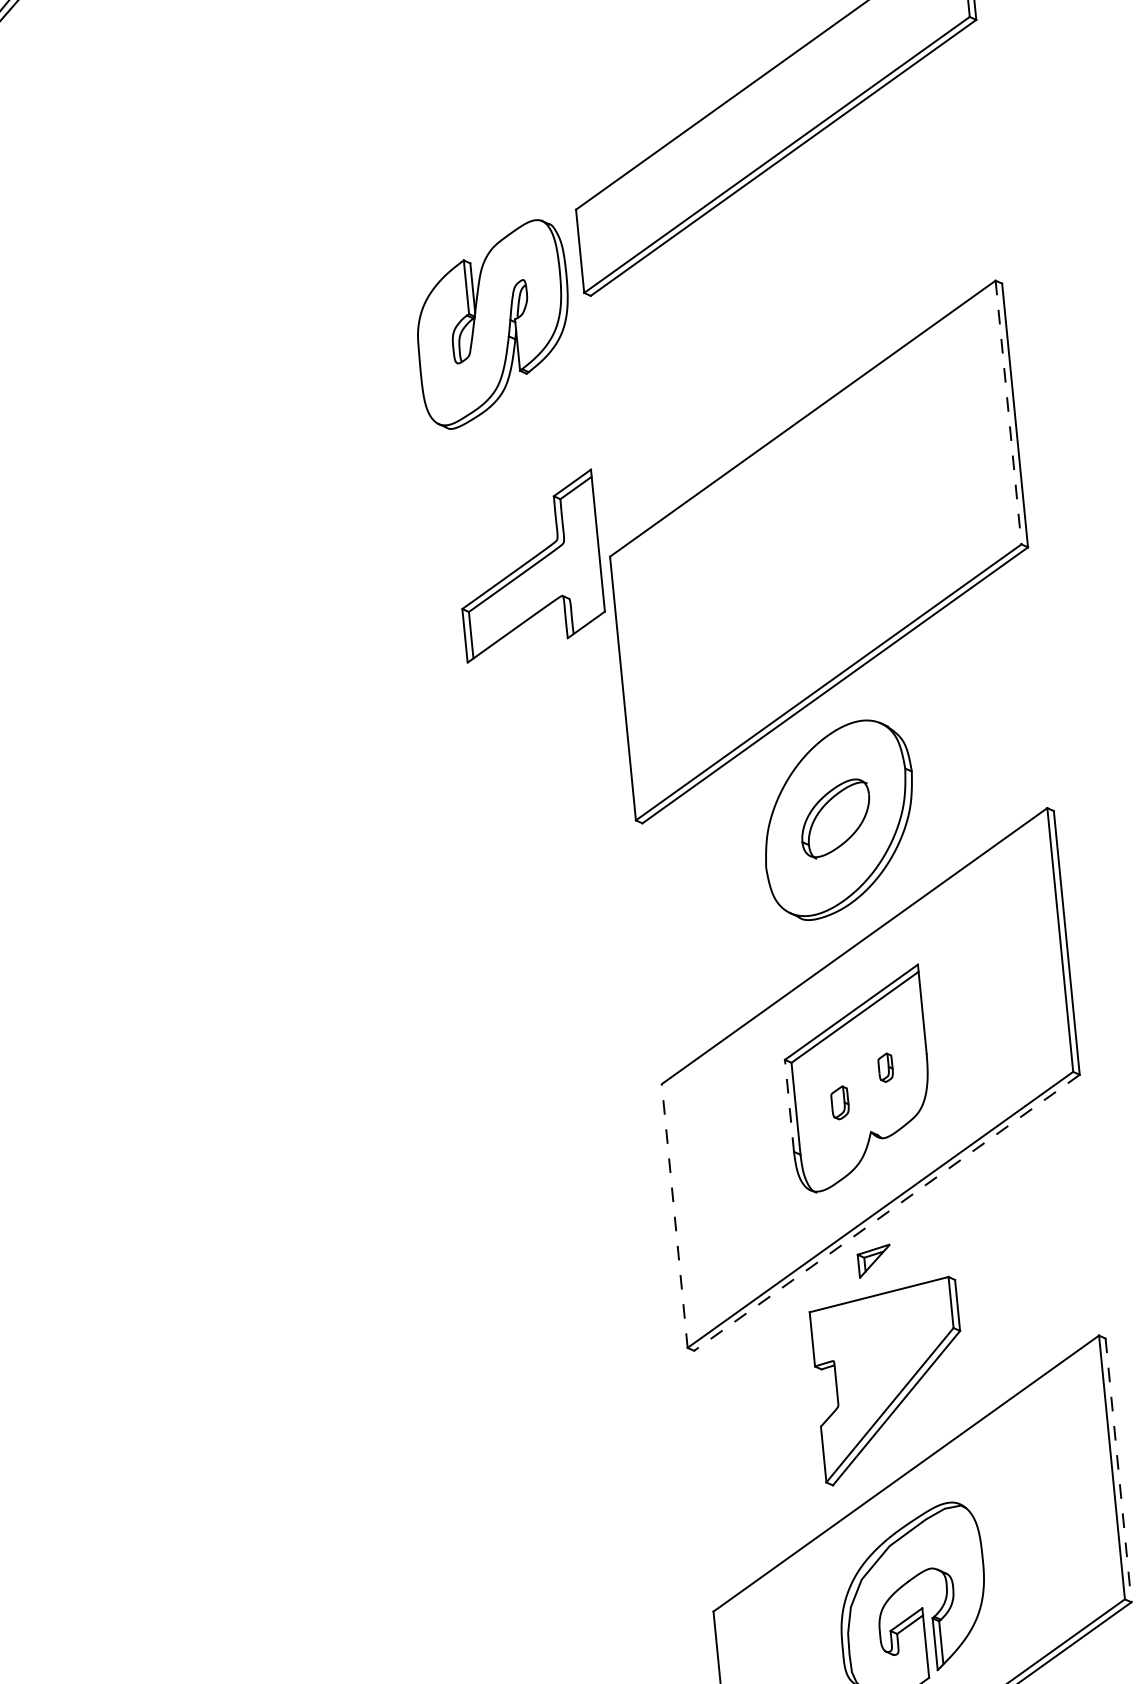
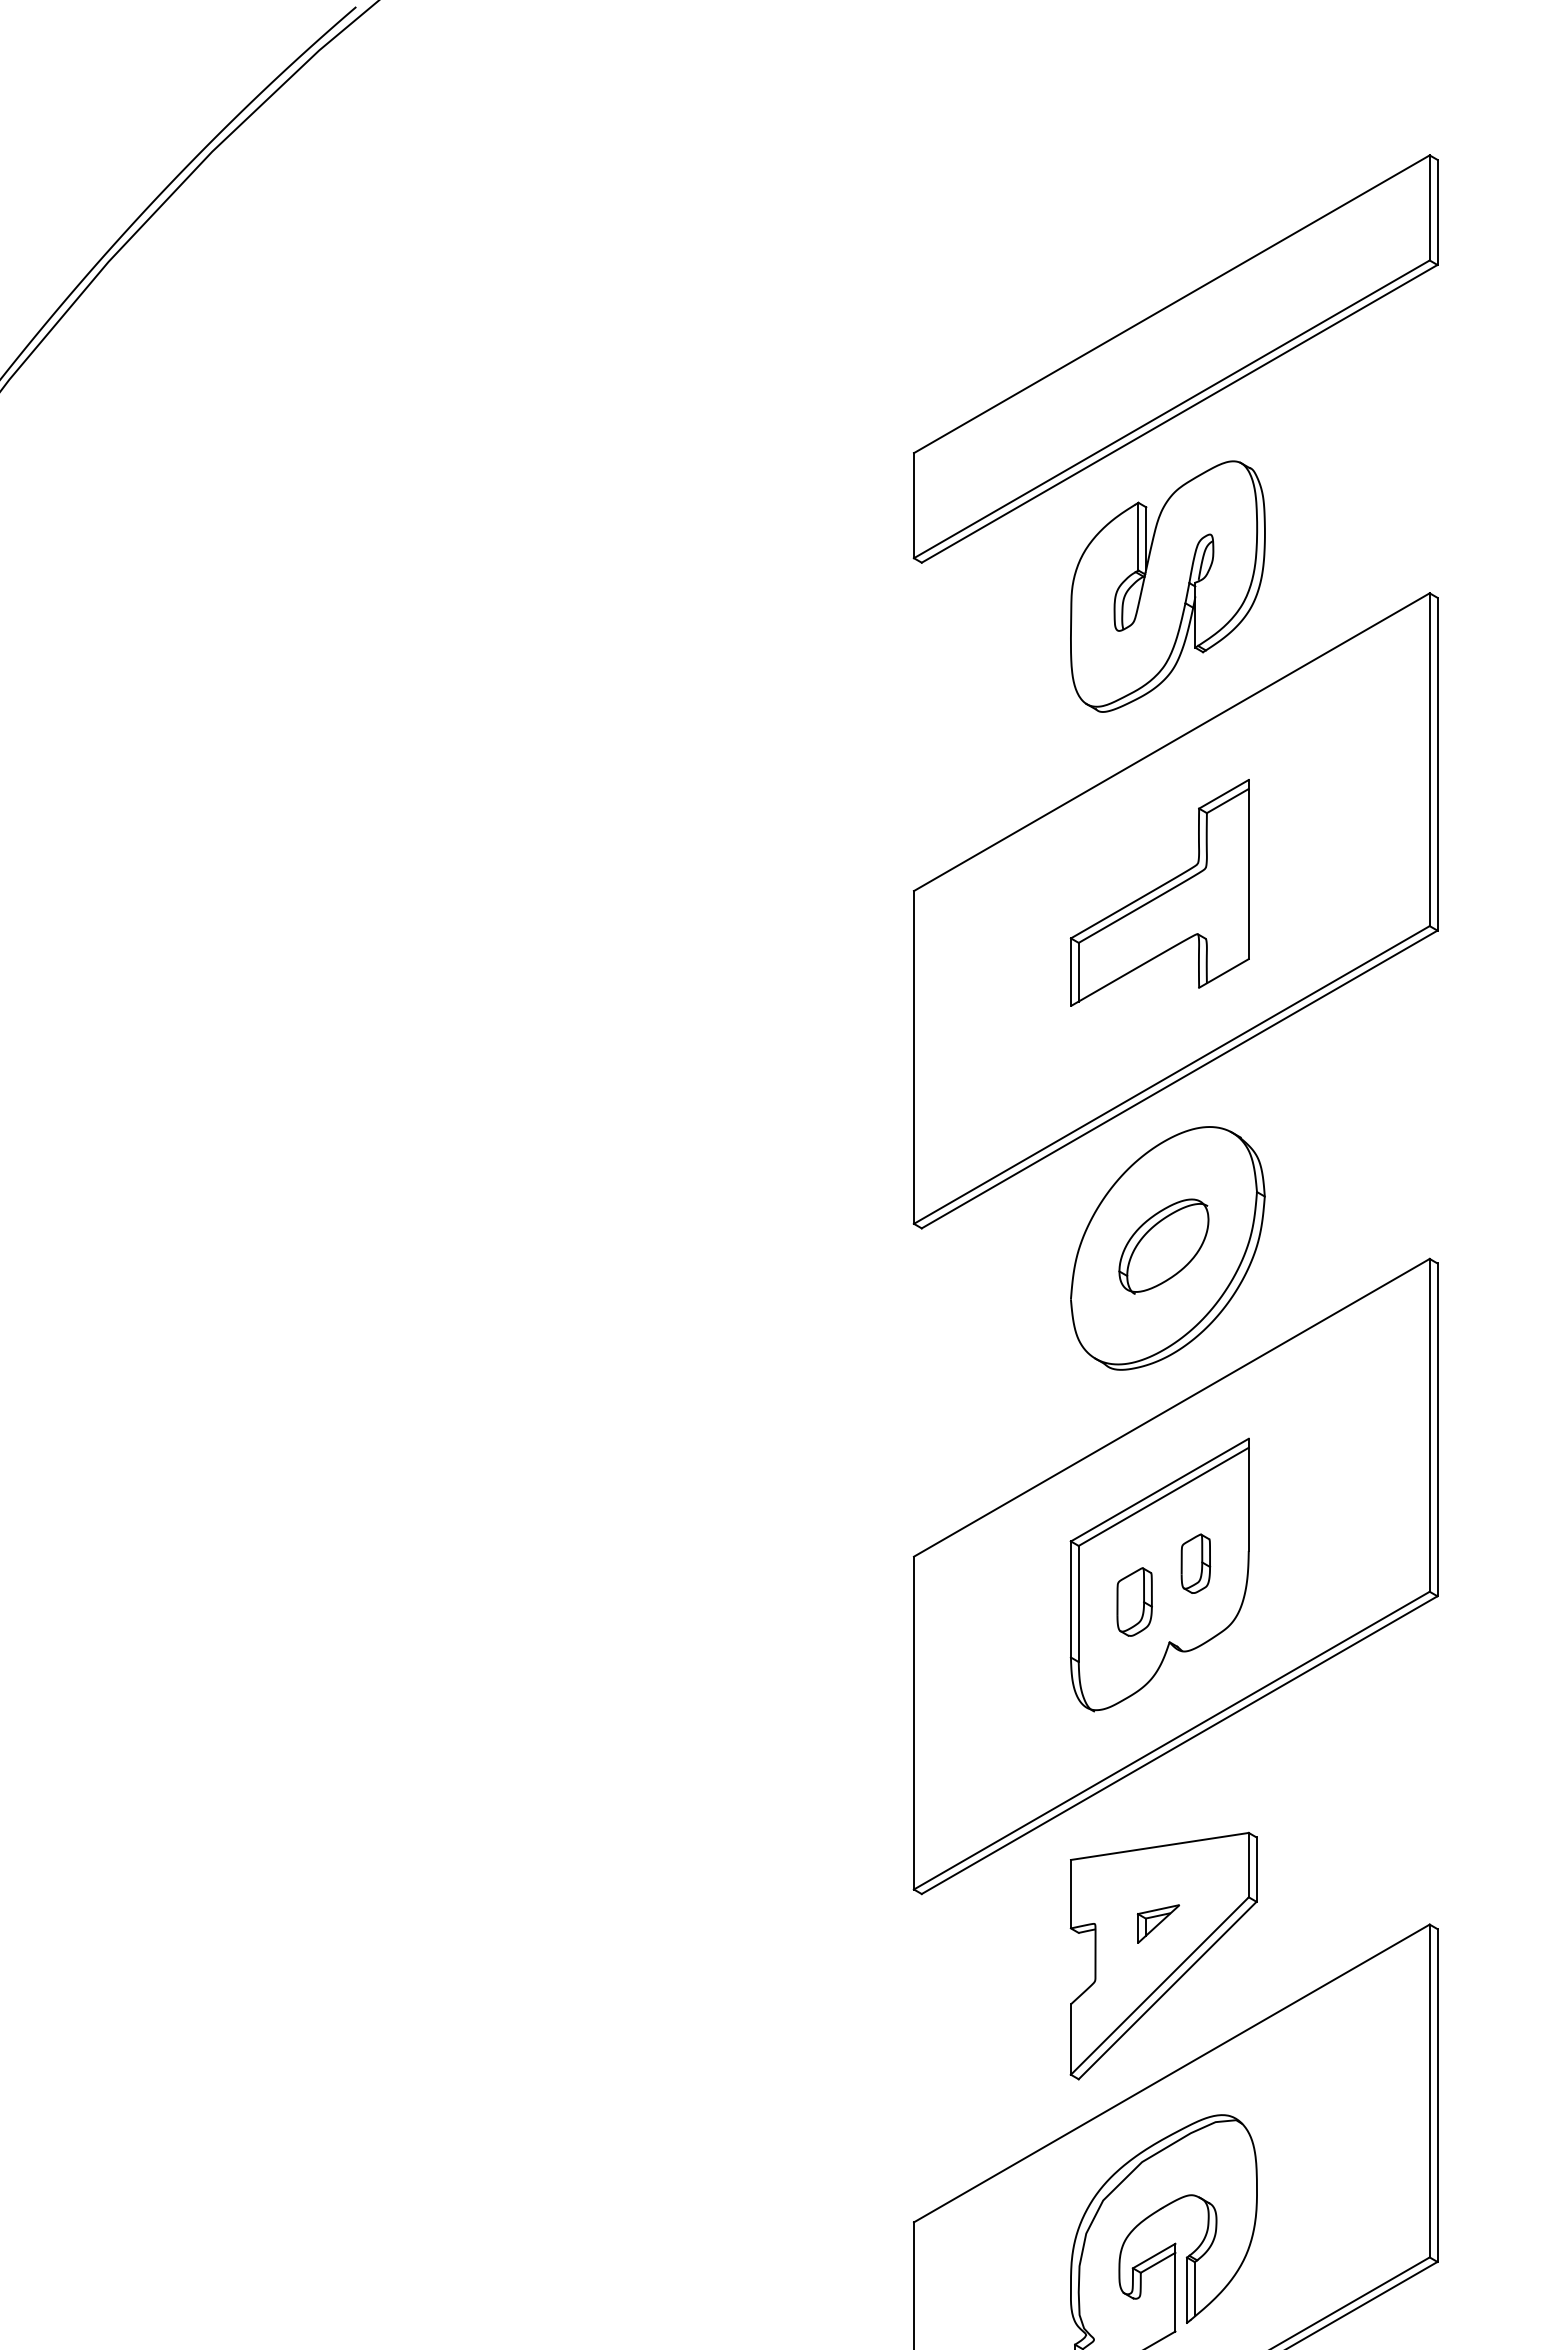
part: (493, 324) -> (1167, 586), moved
line: (1008, 413) -> (1429, 760), dashed -> solid
part: (528, 565) -> (1159, 892), moved
part: (885, 1067) -> (1195, 1563), size x1.67
part: (840, 1102) -> (1134, 1601), size x1.67
line: (789, 1105) -> (1070, 1598), dashed -> solid
line: (886, 1213) -> (1179, 1745), dashed -> solid
line: (674, 1215) -> (913, 1722), dashed -> solid
part: (874, 1260) -> (1158, 1923), moved
line: (1118, 1471) -> (1437, 2096), dashed -> solid

